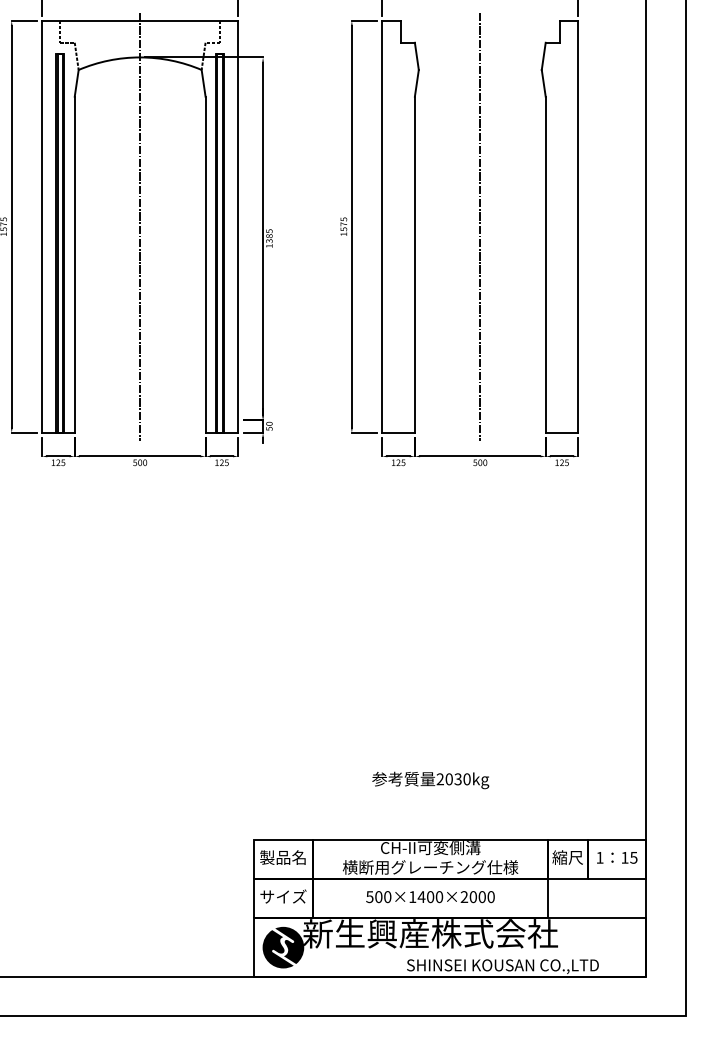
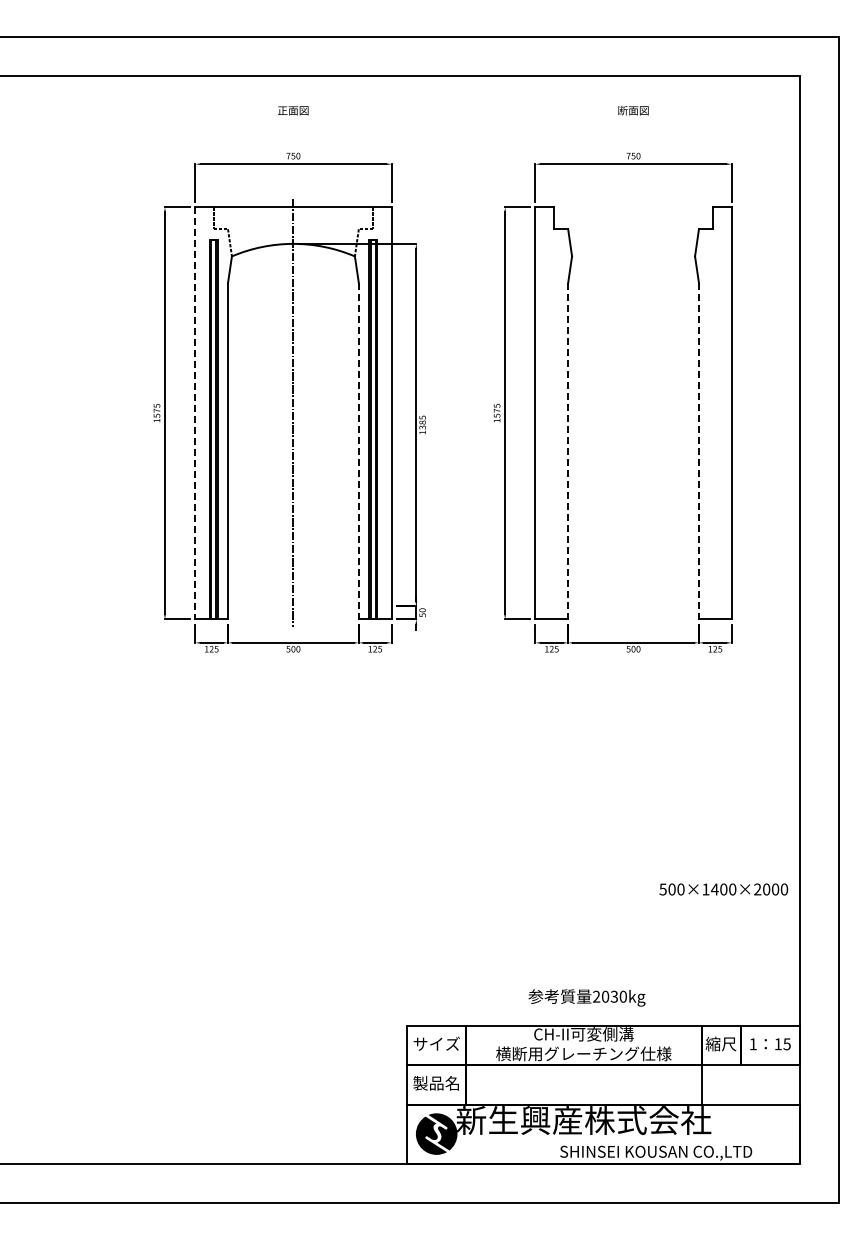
line: (480, 226) -> (633, 412), removed
line: (42, 227) -> (195, 413), solid -> dashed
line: (205, 265) -> (358, 451), solid -> dashed
line: (415, 265) -> (568, 451), solid -> dashed
line: (545, 265) -> (698, 451), solid -> dashed
text: (430, 780) -> (586, 997), moved
text: (283, 857) -> (436, 1043), 製品名 -> サイズ
text: (283, 897) -> (436, 1083), サイズ -> 製品名
text: (430, 897) -> (723, 889), moved

